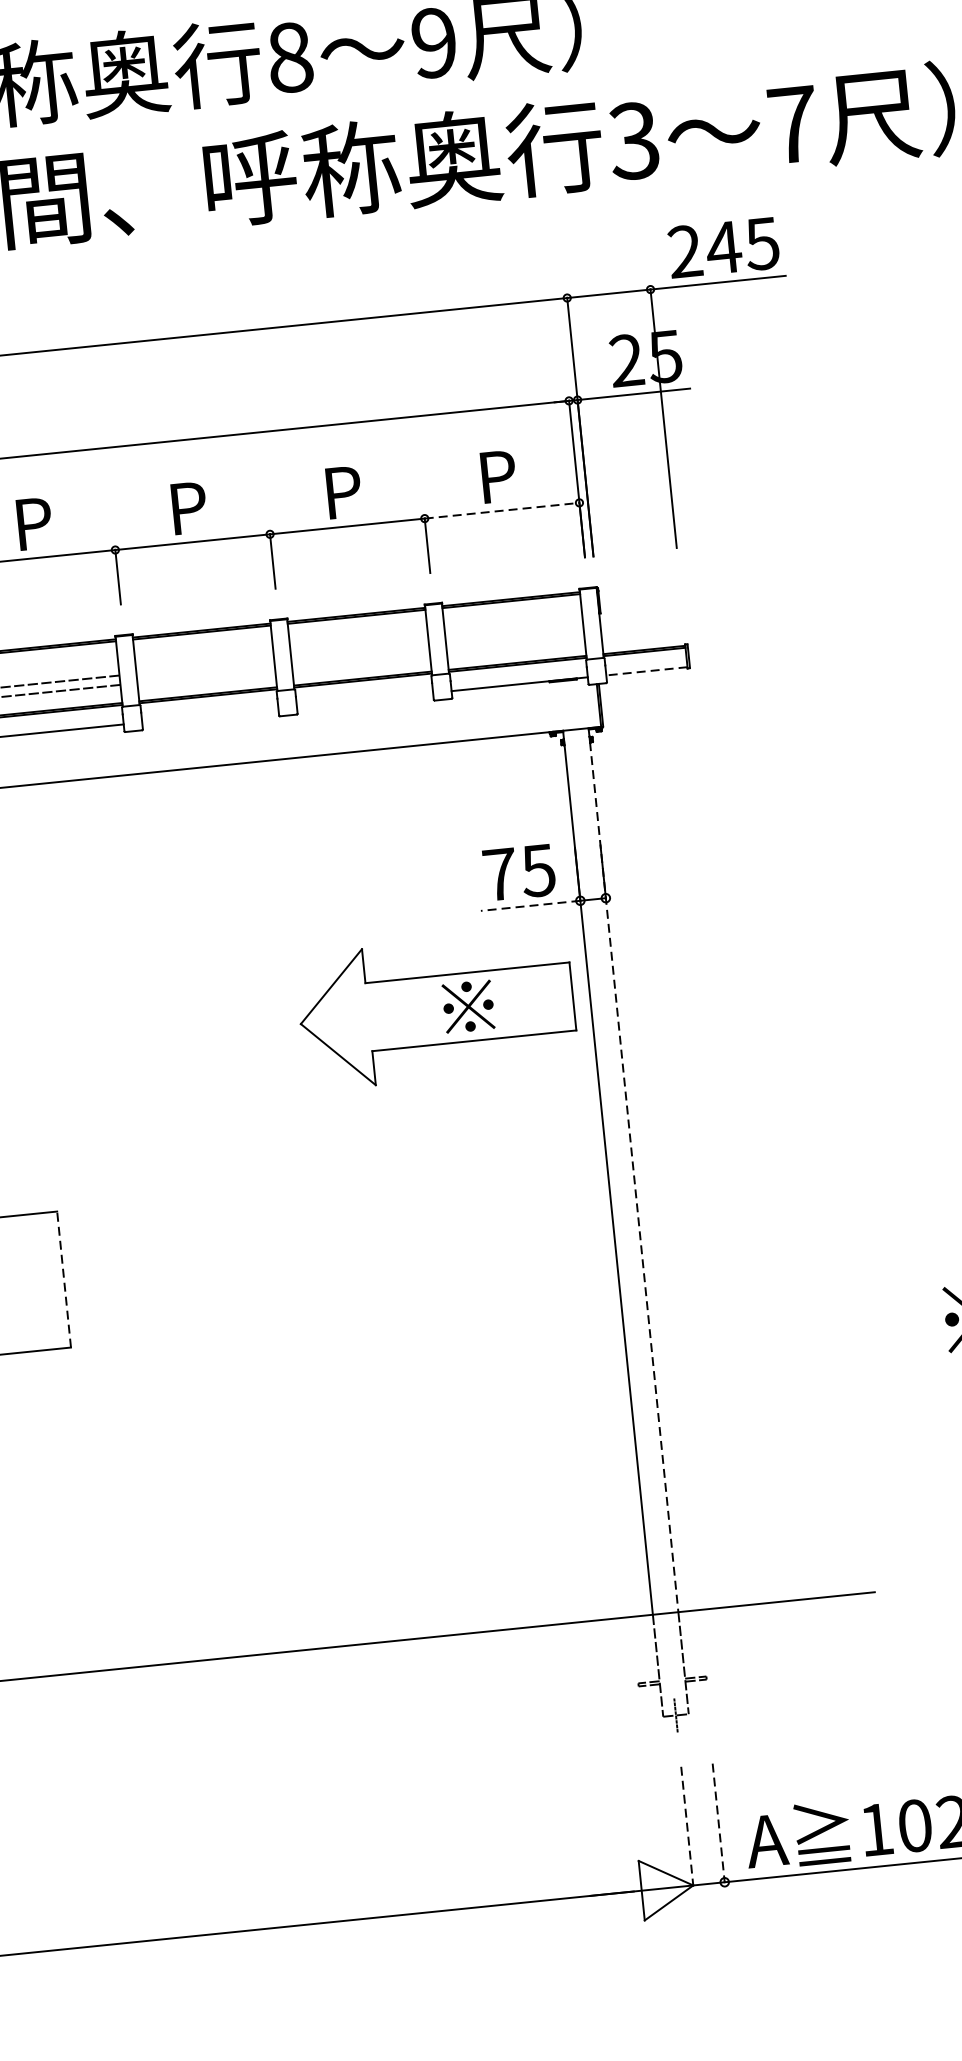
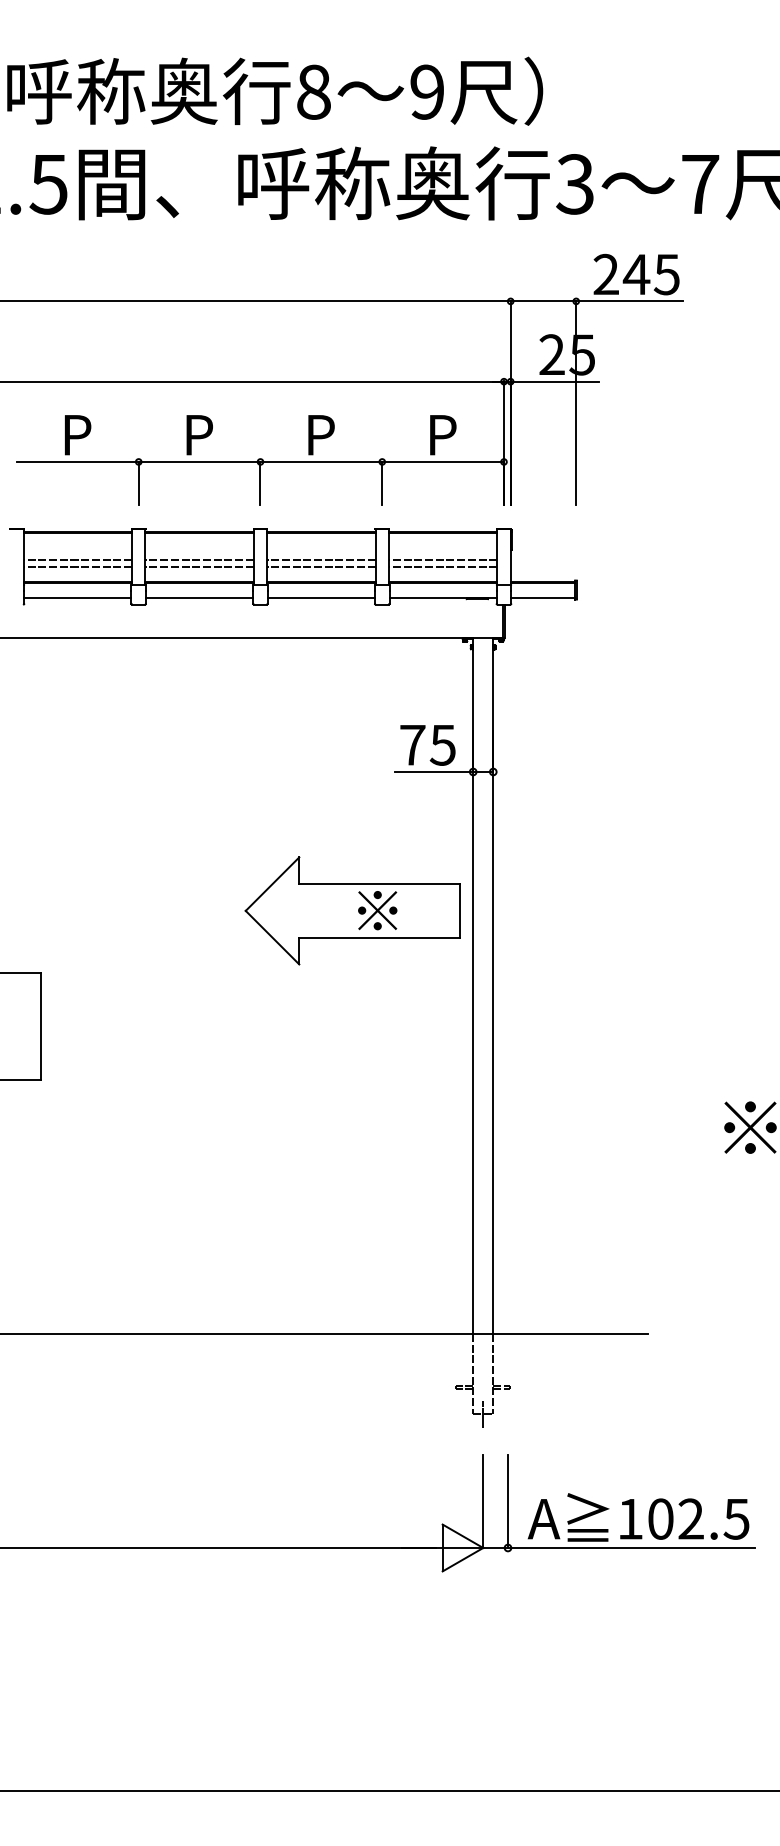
line: (502, 510) -> (443, 461), dashed -> solid
line: (514, 636) -> (442, 560), added
line: (514, 644) -> (442, 567), added
line: (360, 651) -> (321, 560), added
line: (361, 660) -> (321, 567), added
line: (205, 667) -> (199, 560), added
line: (647, 671) -> (543, 598), dashed -> solid
line: (206, 676) -> (199, 567), added
line: (363, 700) -> (320, 598), added
line: (210, 715) -> (199, 598), added
line: (529, 905) -> (433, 771), dashed -> solid
part: (436, 1009) -> (352, 910), moved
line: (633, 1170) -> (493, 986), dashed -> solid
line: (64, 1279) -> (41, 1026), dashed -> solid
line: (719, 1823) -> (508, 1501), dashed -> solid
line: (687, 1826) -> (483, 1501), dashed -> solid

